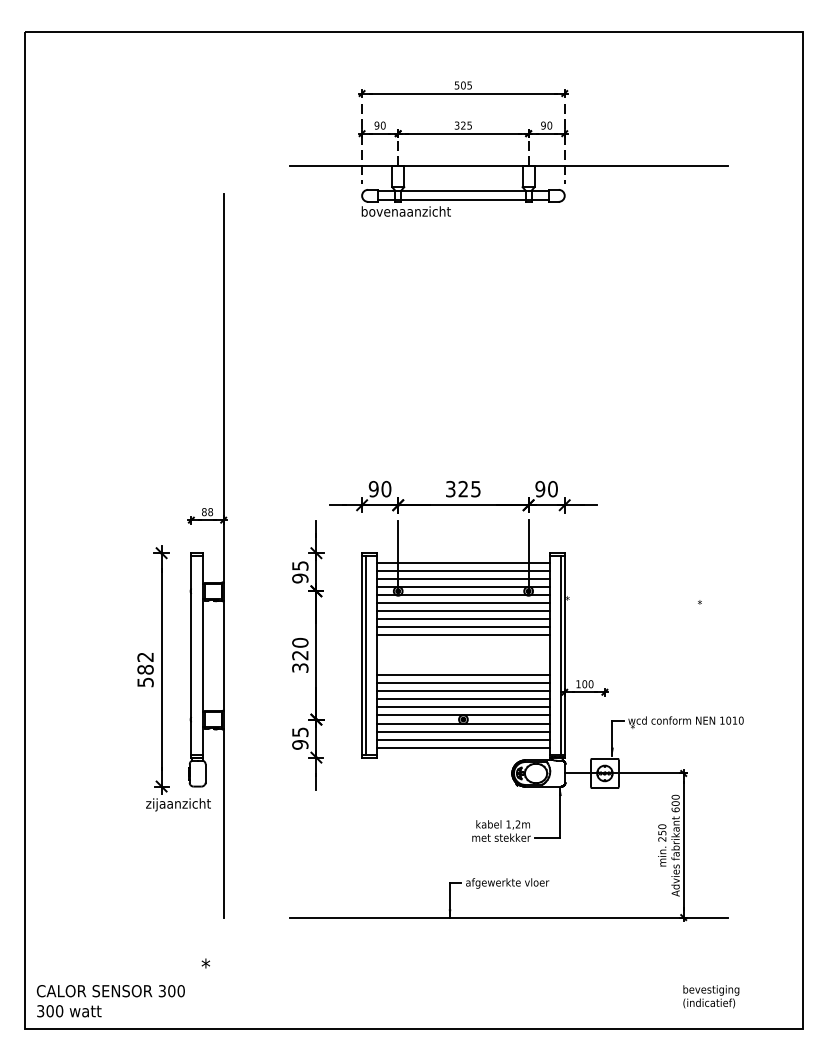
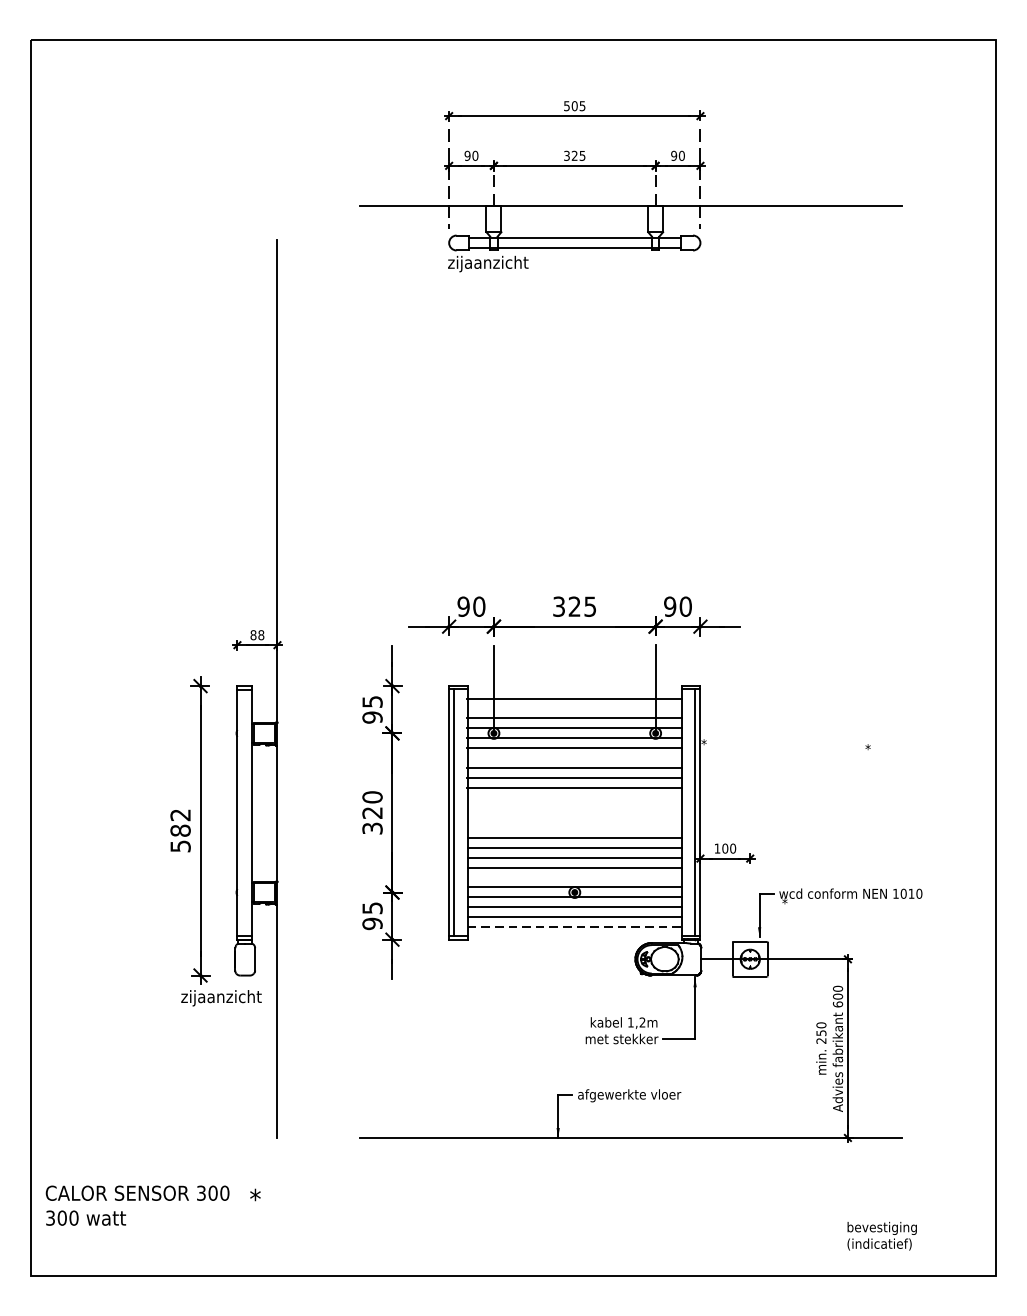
text: (405, 212) -> (502, 263), bovenaanzicht -> zijaanzicht
line: (462, 571) -> (573, 708), removed
line: (462, 611) -> (573, 758), removed
line: (462, 707) -> (573, 877), removed
line: (463, 747) -> (574, 927), solid -> dashed
text: (110, 1001) -> (137, 1206), moved

